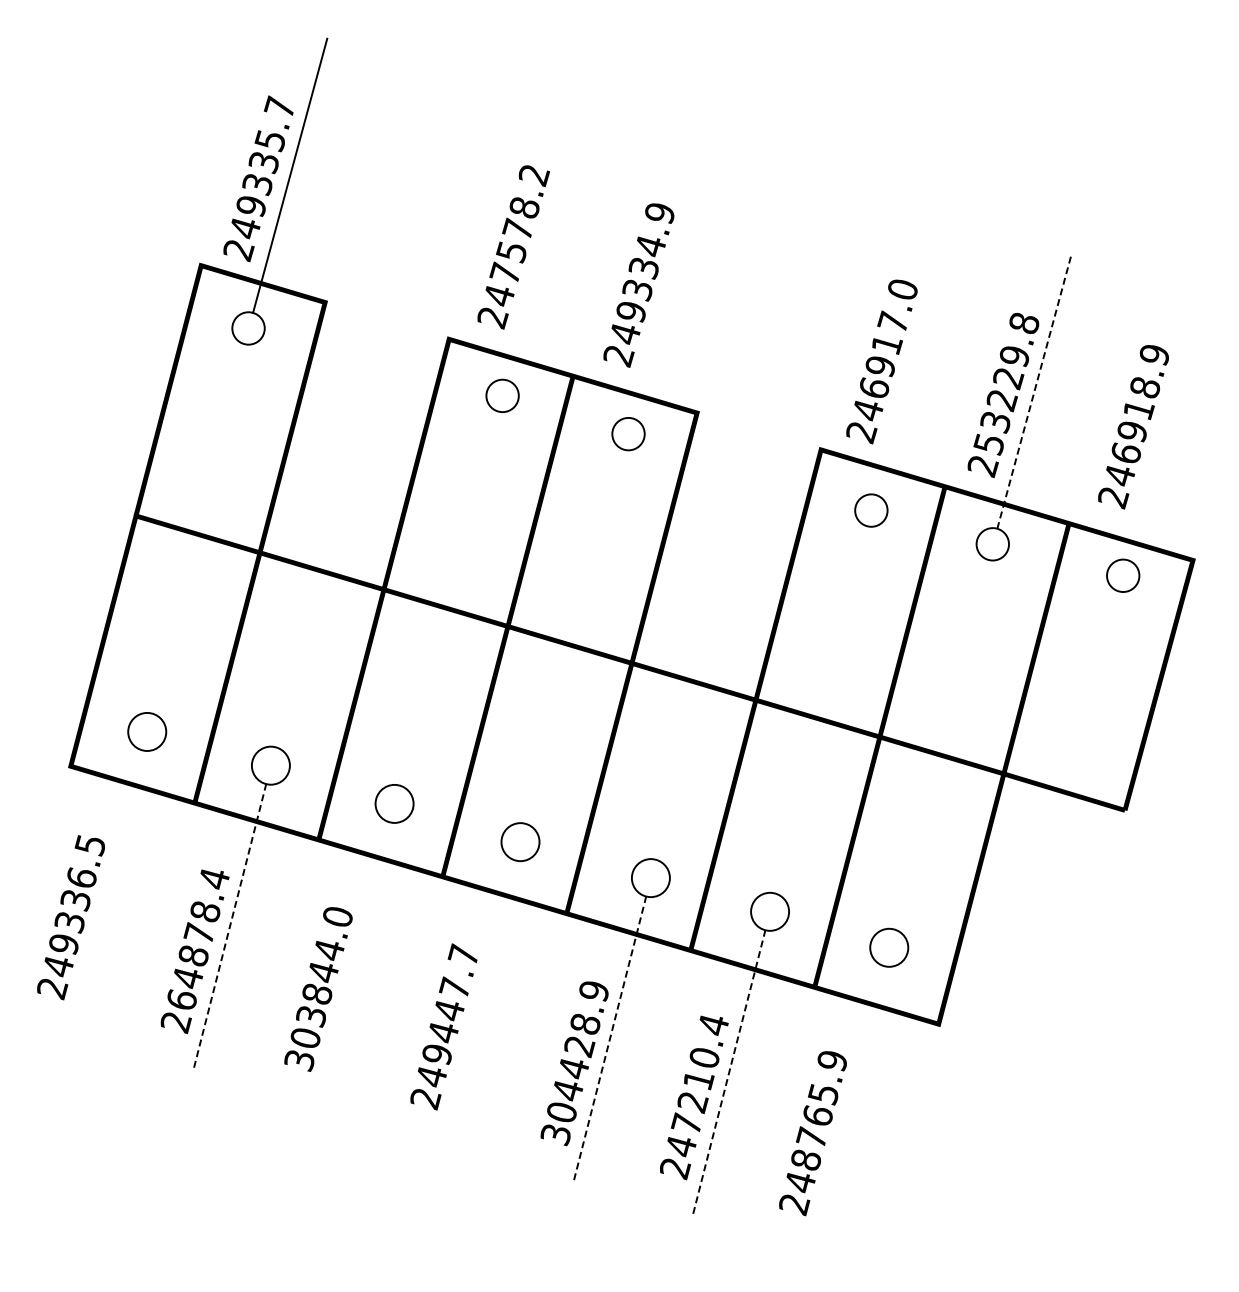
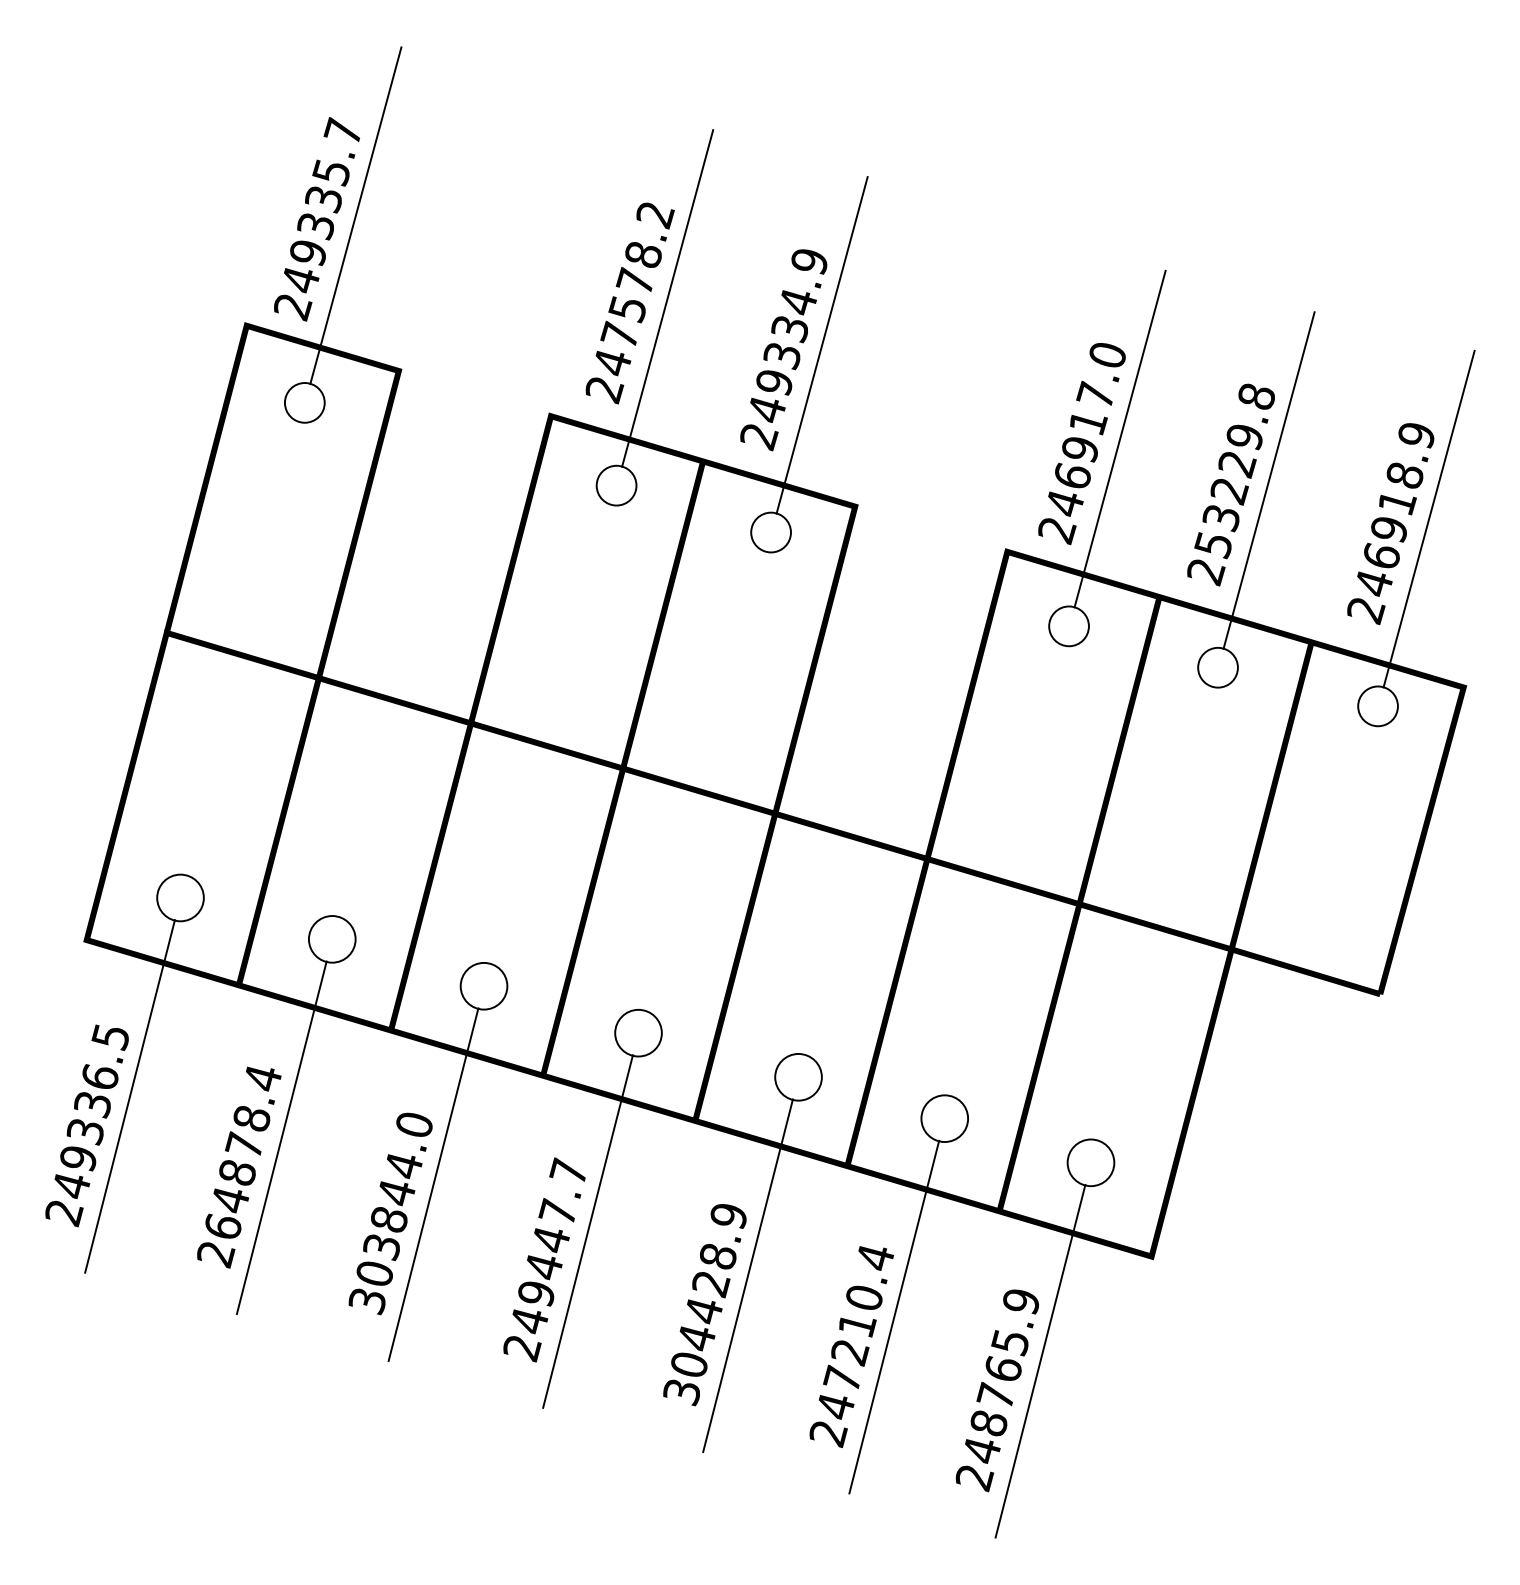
line: (544, 243) -> (667, 298), added
line: (670, 281) -> (822, 345), added
line: (912, 357) -> (1119, 438), added
line: (1034, 391) -> (1269, 480), dashed -> solid
line: (1164, 423) -> (1428, 519), added
line: (105, 893) -> (129, 1096), added
line: (229, 927) -> (281, 1137), dashed -> solid
line: (353, 965) -> (433, 1184), added
line: (478, 1003) -> (586, 1231), added
line: (609, 1040) -> (747, 1276), dashed -> solid
line: (728, 1074) -> (893, 1318), dashed -> solid
line: (847, 1109) -> (1039, 1361), added

